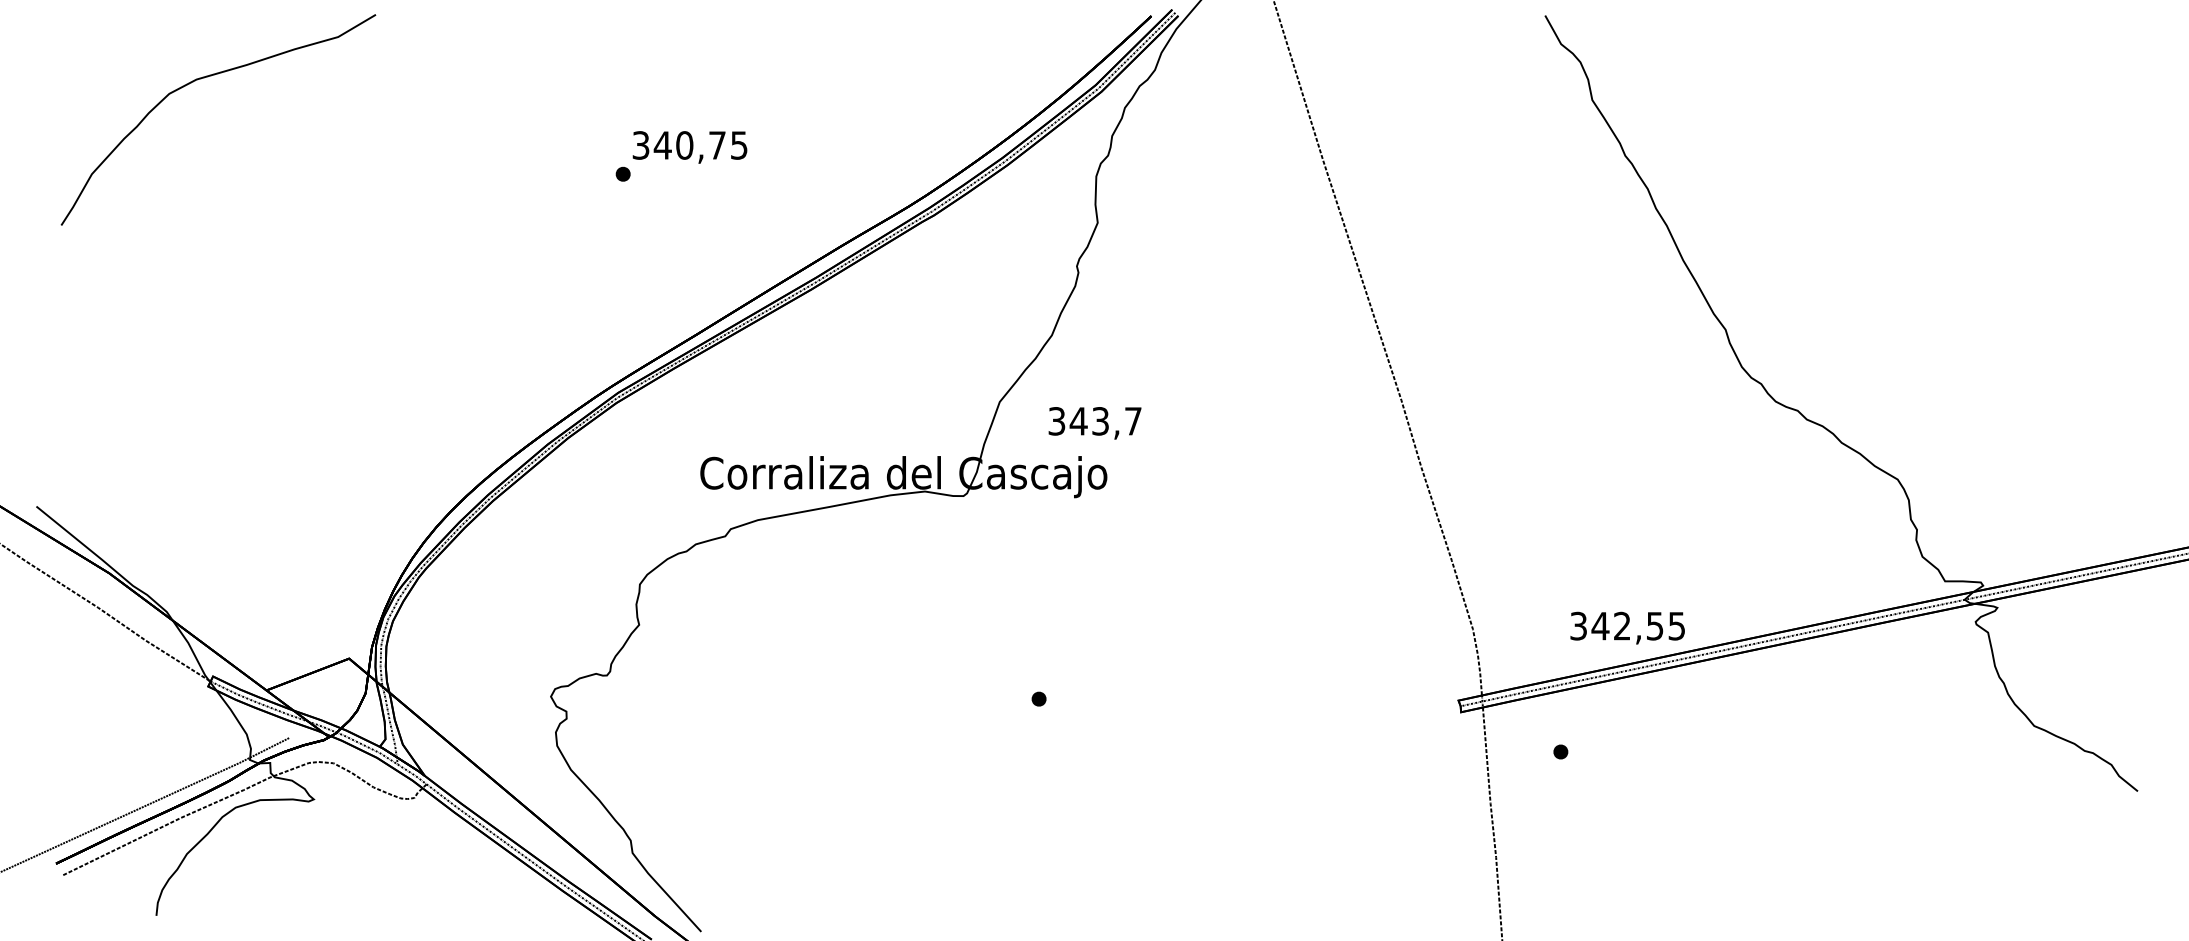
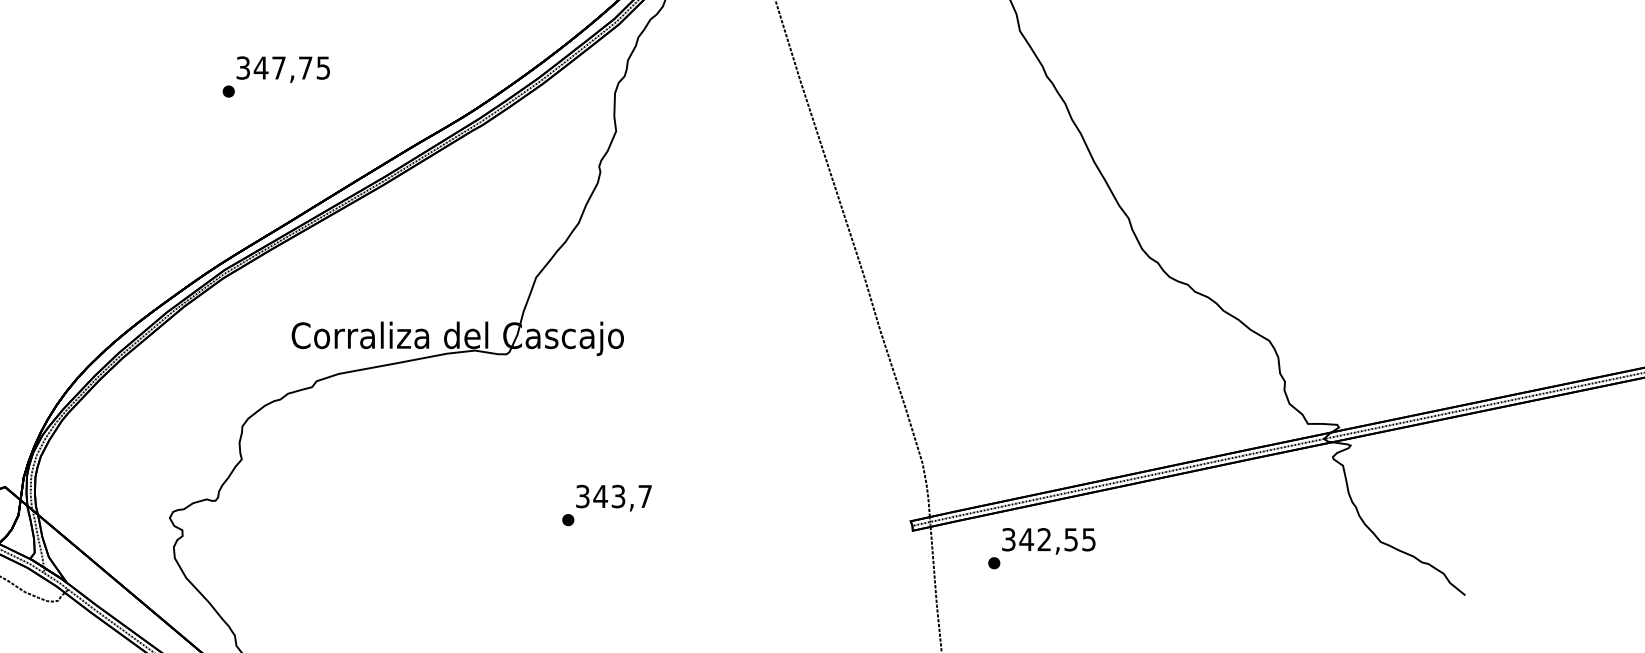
text: (684, 145) -> (278, 68), 340,75 -> 347,75
text: (1094, 423) -> (613, 498), moved
text: (1627, 627) -> (1048, 540), moved

